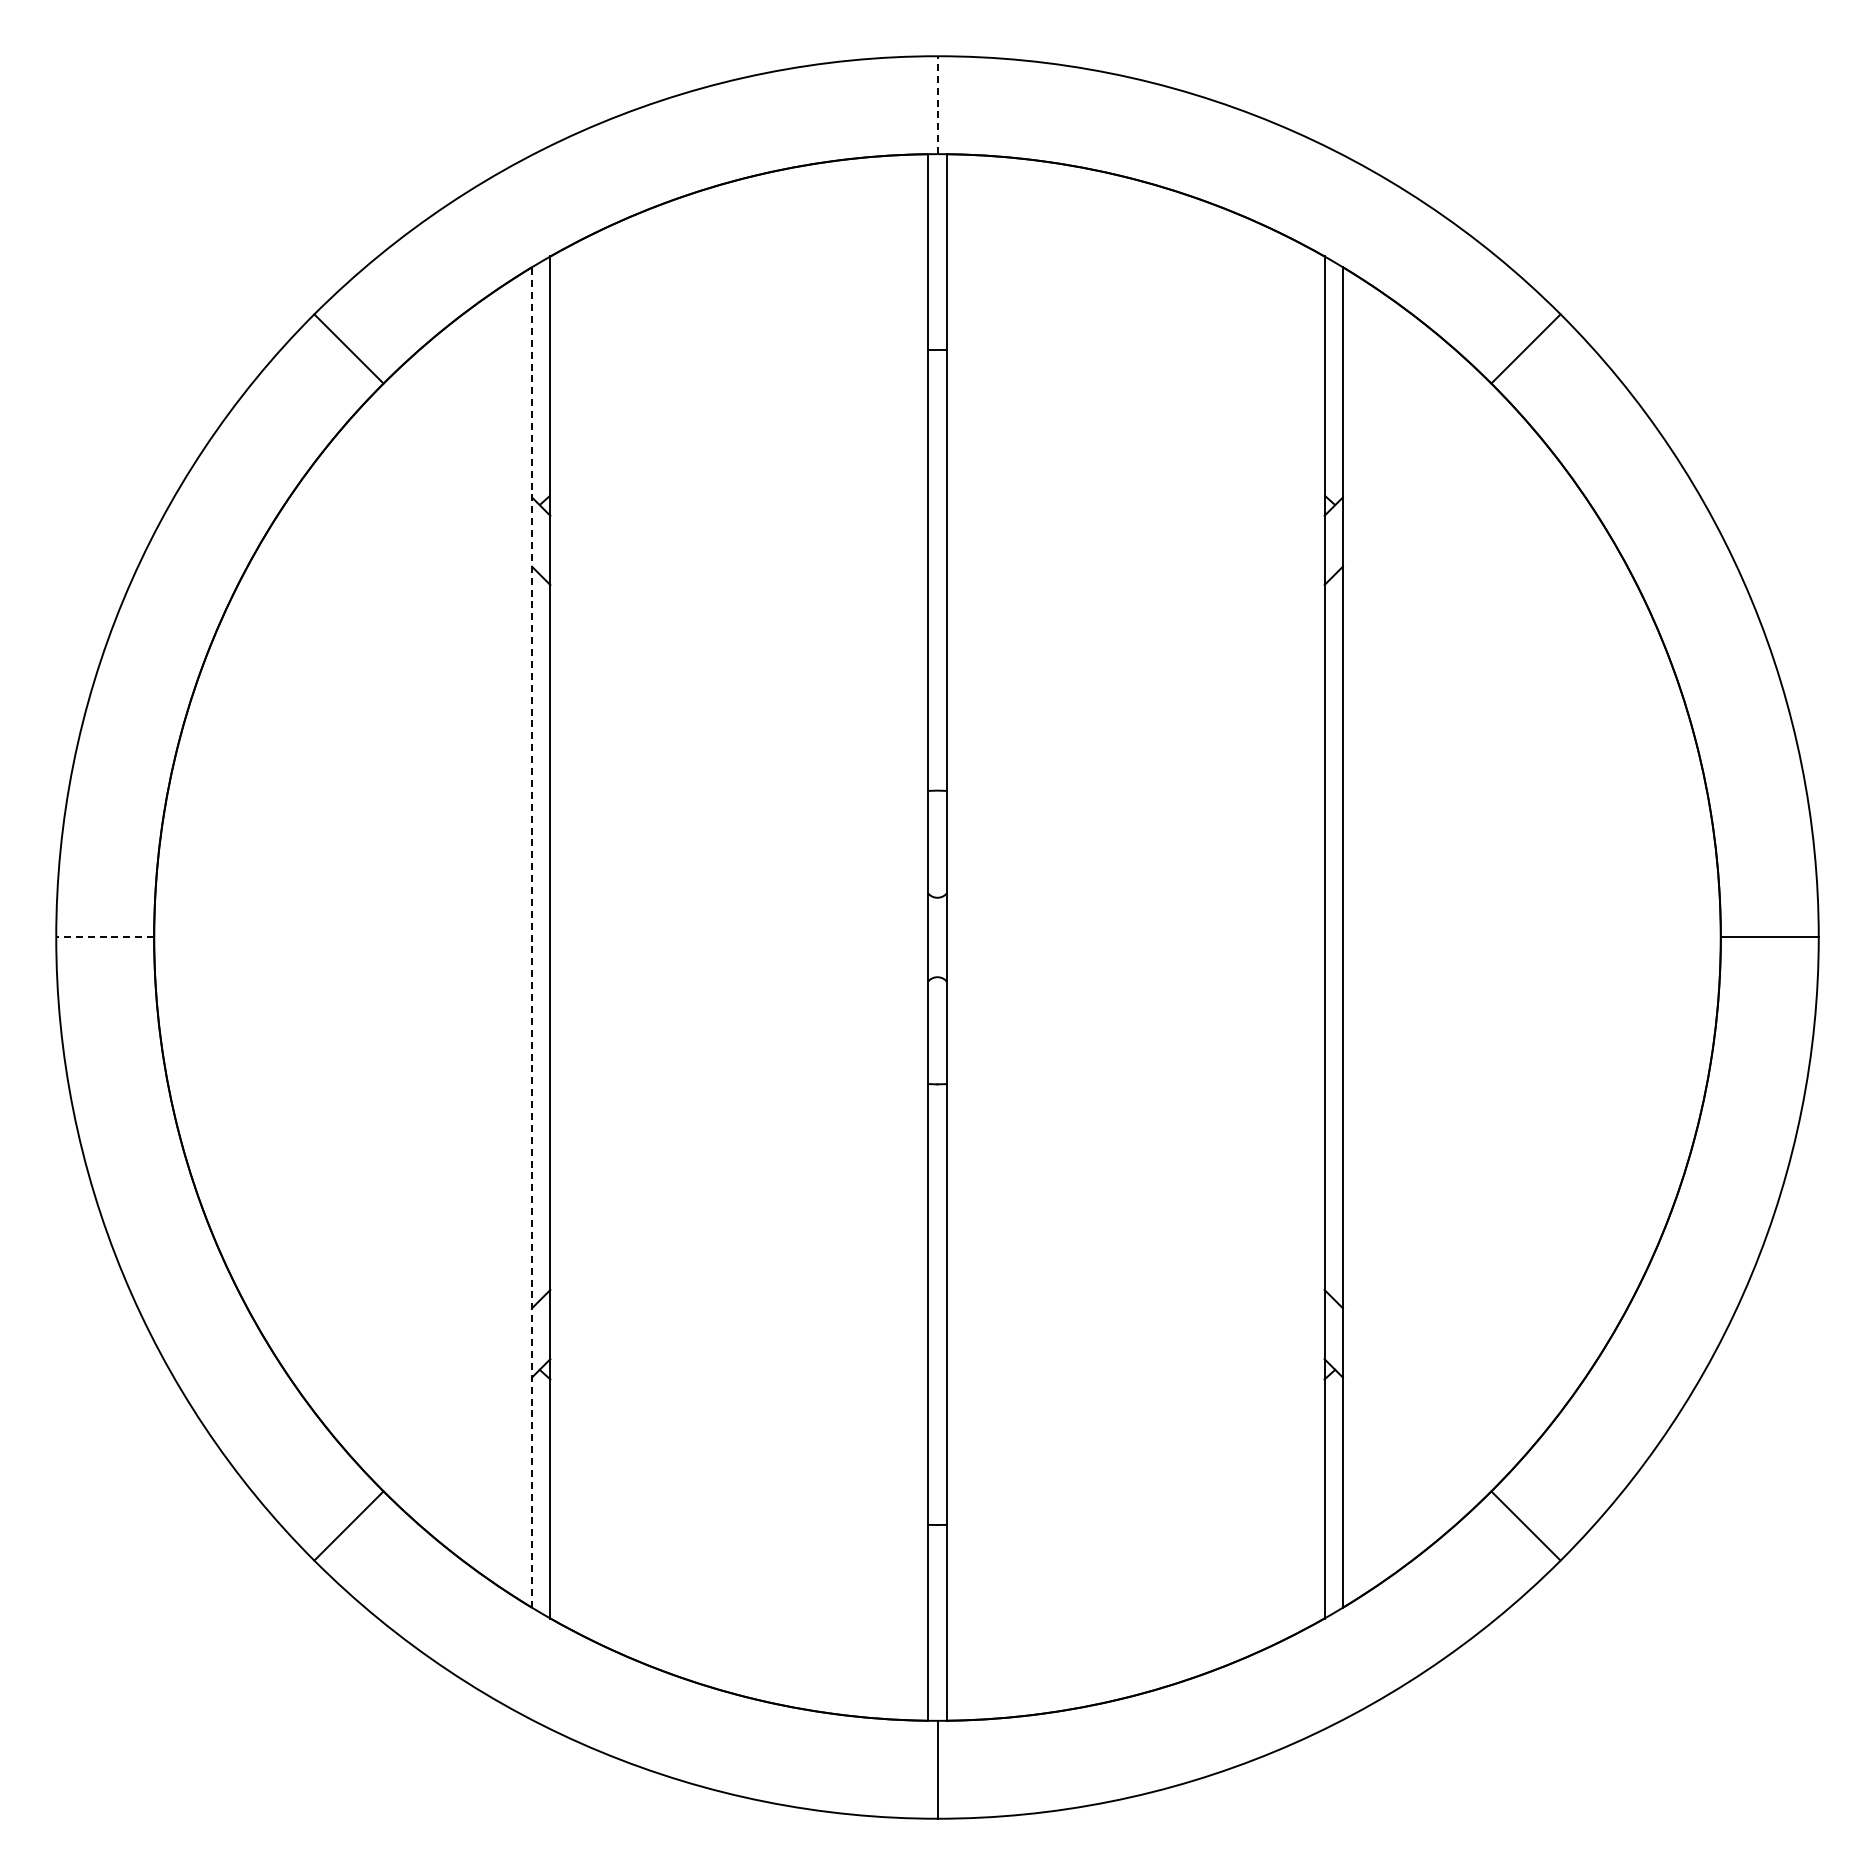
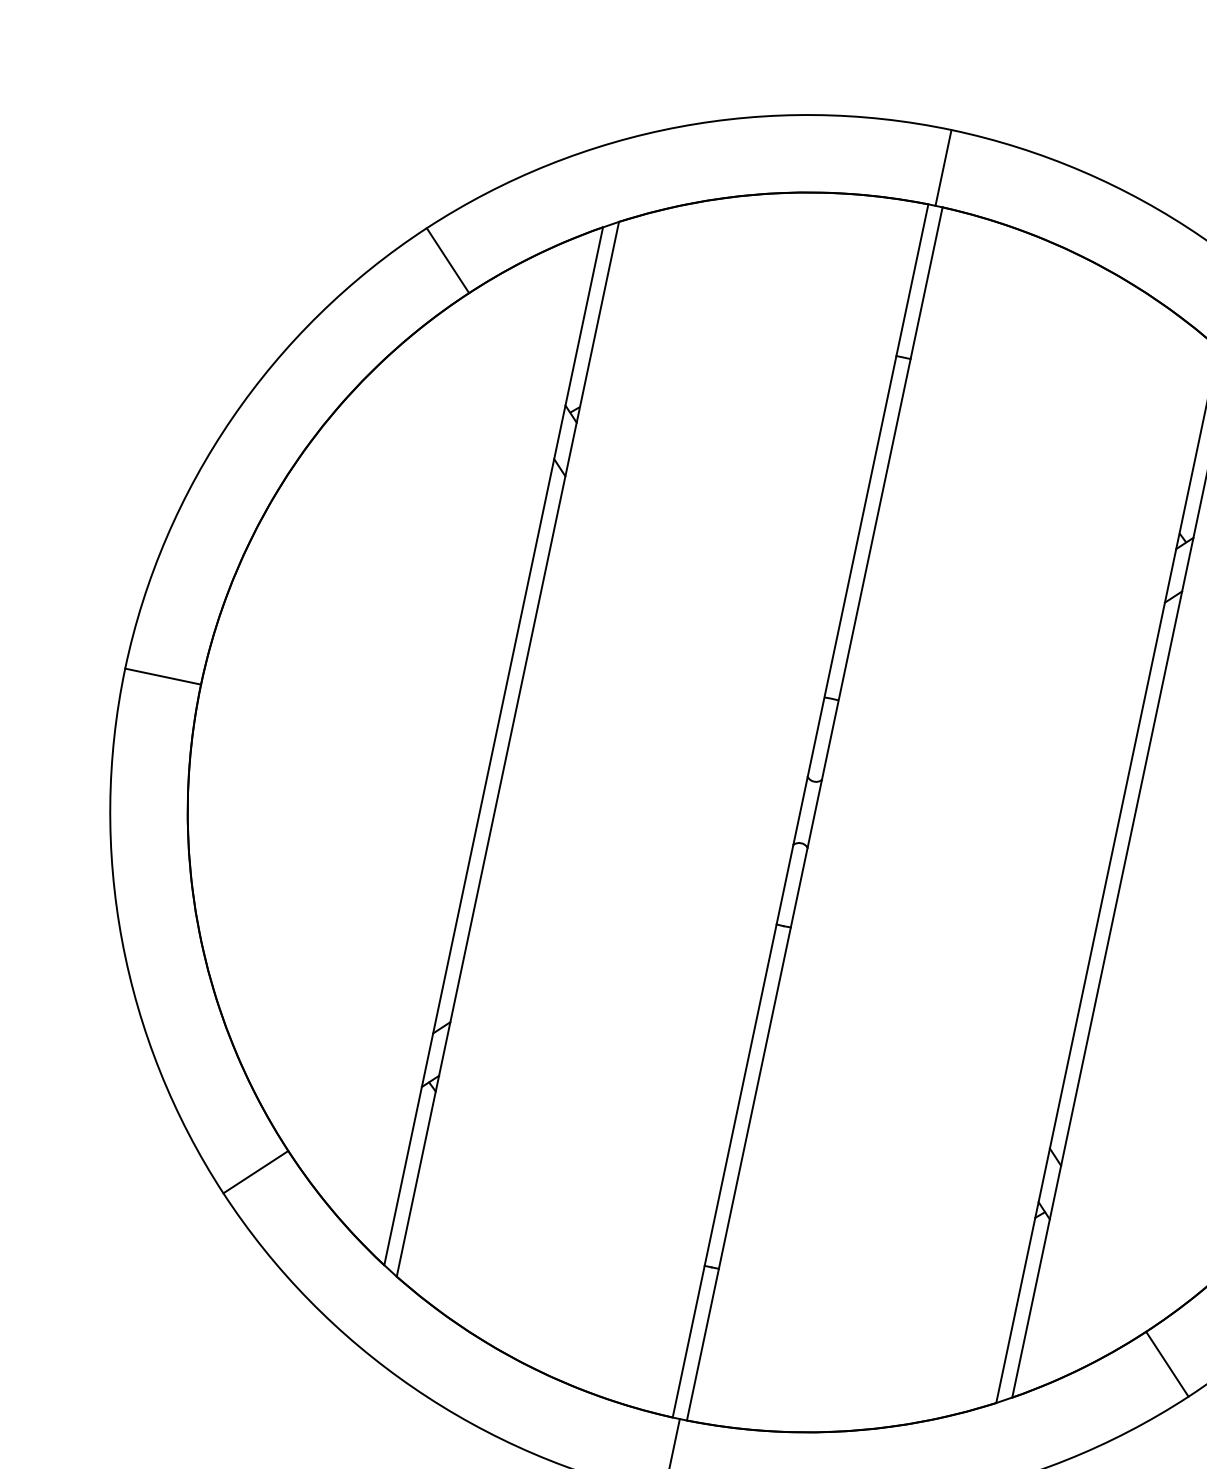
line: (937, 105) -> (943, 168), dashed -> solid
line: (105, 937) -> (163, 676), dashed -> solid
line: (532, 937) -> (494, 746), dashed -> solid

